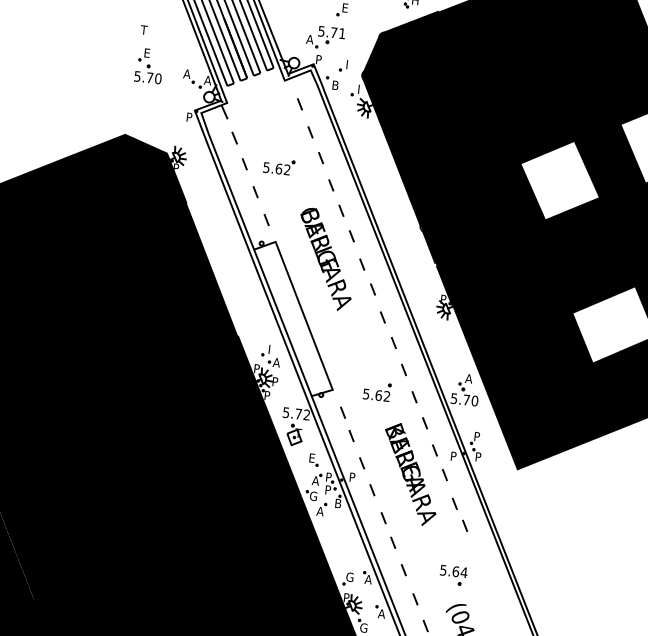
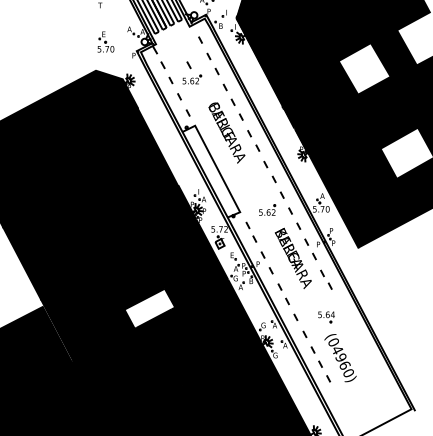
part: (148, 65) -> (105, 41), moved
line: (275, 143) -> (188, 65), added
fill: (168, 529) -> (149, 308), removed

